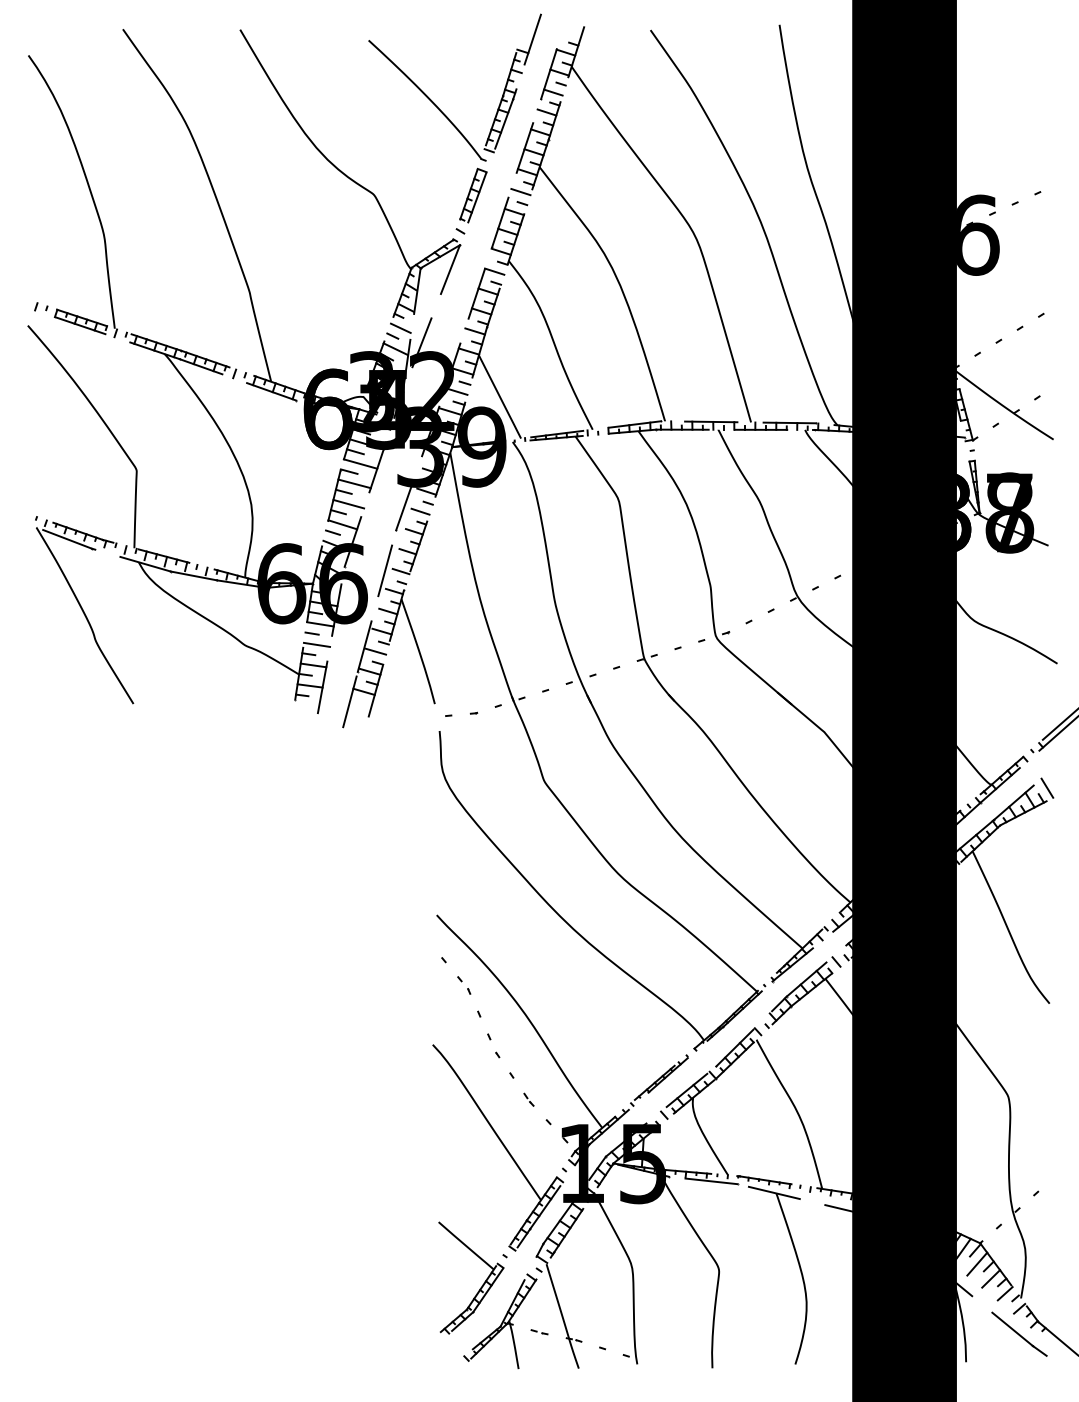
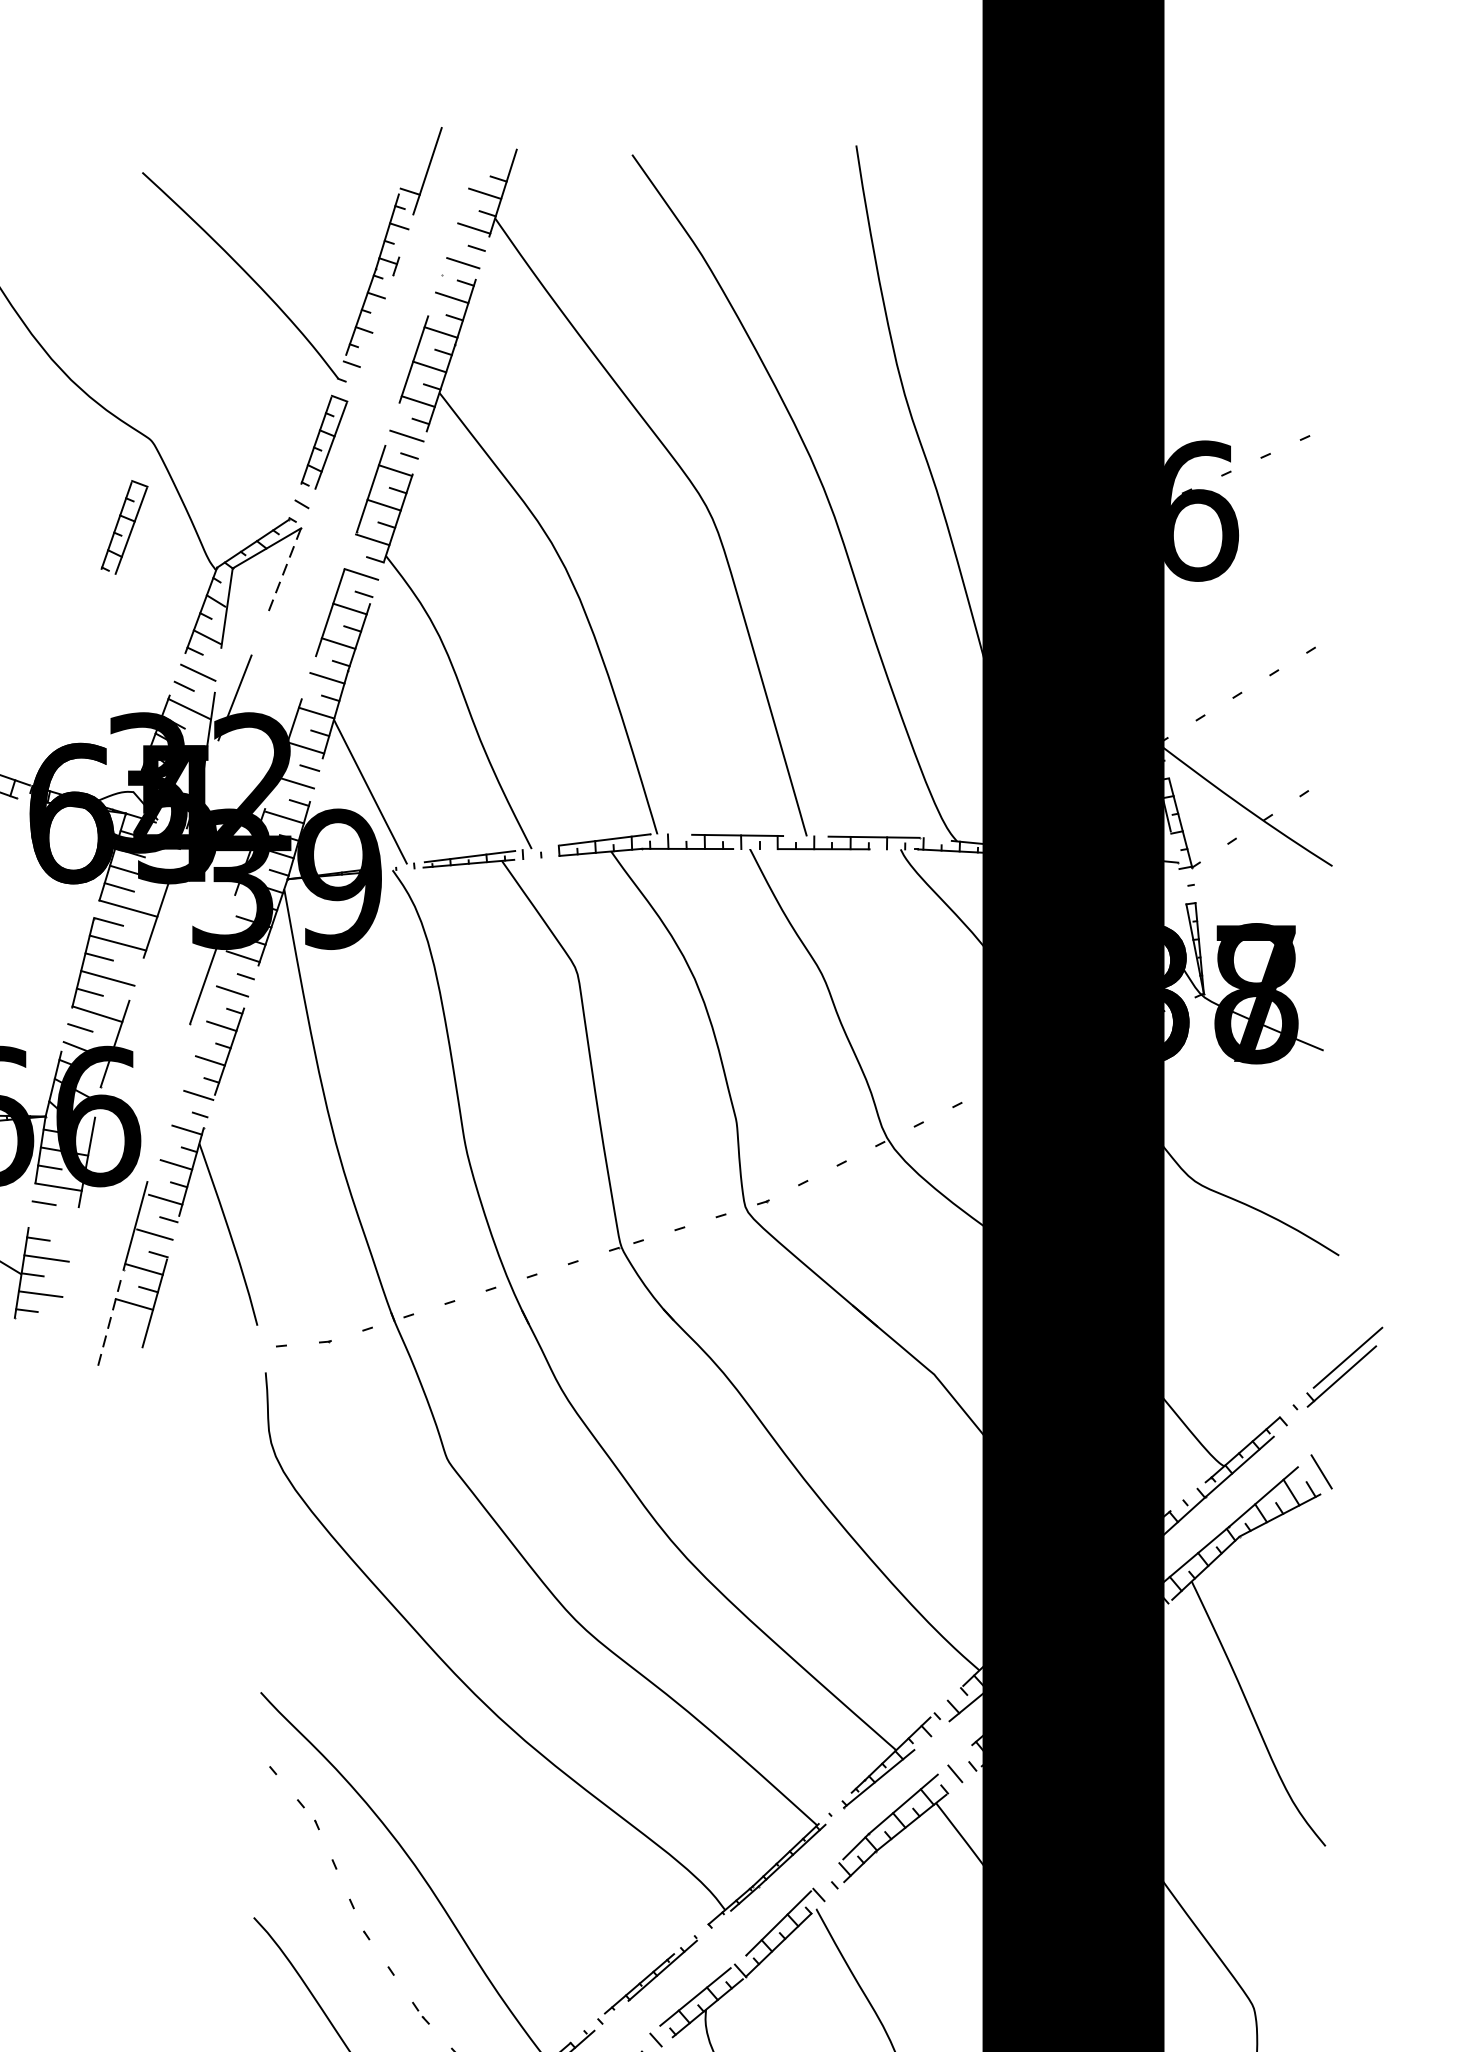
line: (548, 74) -> (454, 231), removed
line: (504, 123) -> (378, 316), removed
part: (358, 244) -> (124, 527), added
line: (450, 270) -> (284, 572), solid -> dashed
line: (385, 570) -> (171, 1093), removed
line: (316, 644) -> (51, 1222), removed
line: (322, 687) -> (62, 1296), removed
line: (350, 701) -> (110, 1321), solid -> dashed

